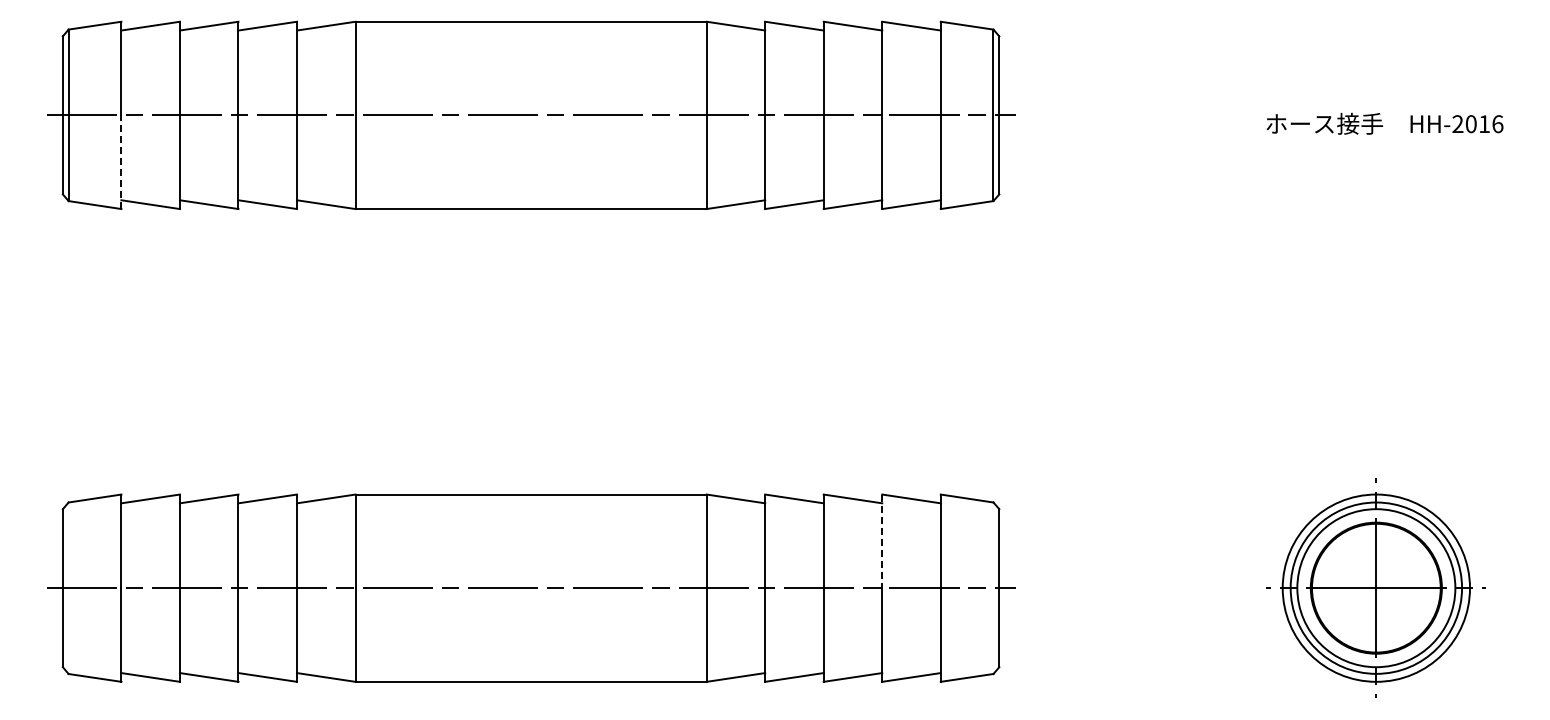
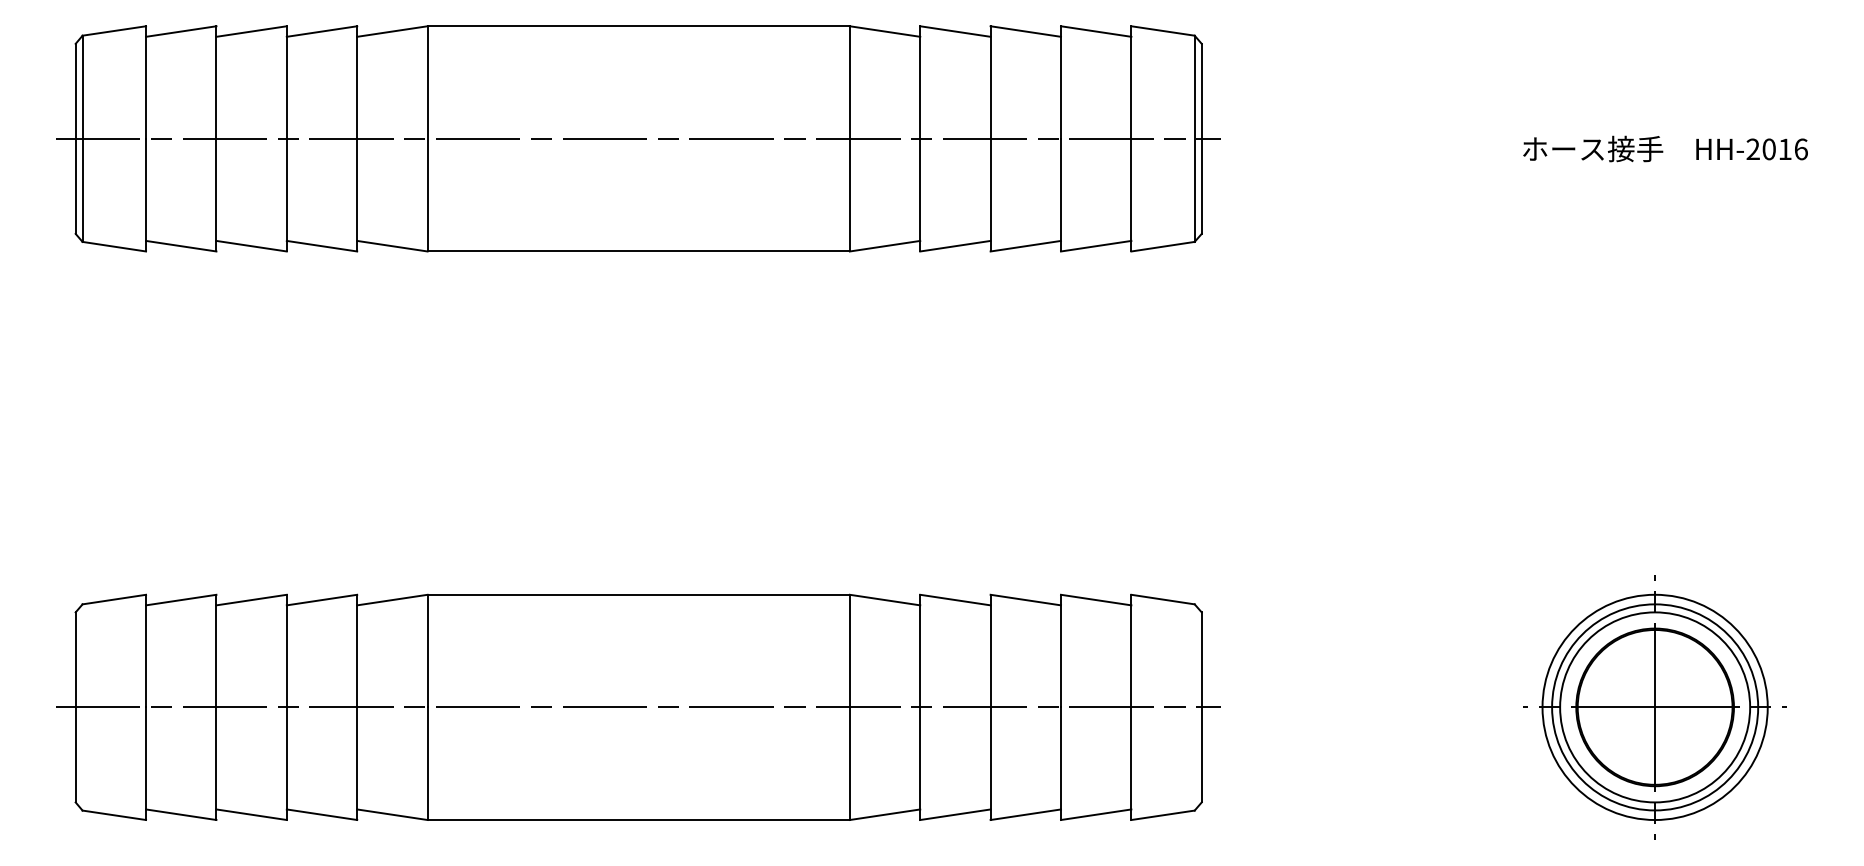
line: (121, 162) -> (146, 195), dashed -> solid
line: (882, 541) -> (1061, 651), dashed -> solid

